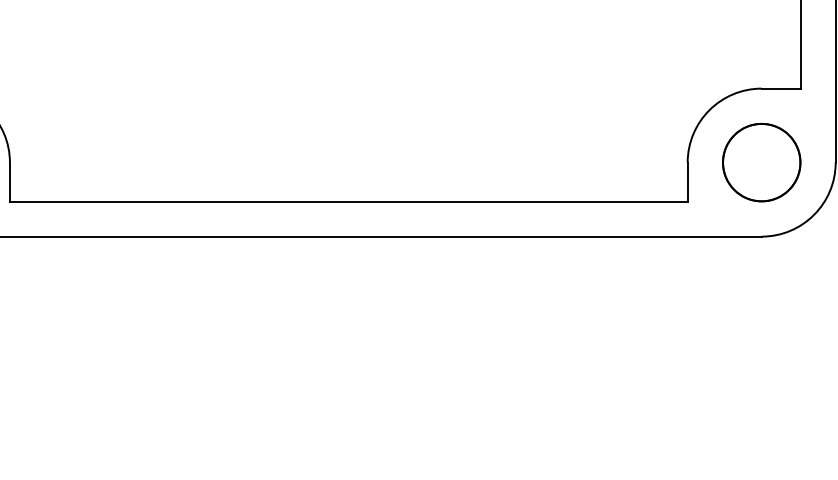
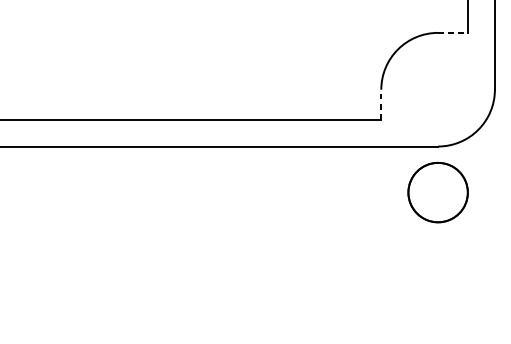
line: (781, 88) -> (453, 32), solid -> dashed
circle: (761, 162) -> (437, 192), moved
line: (687, 181) -> (381, 104), solid -> dashed

